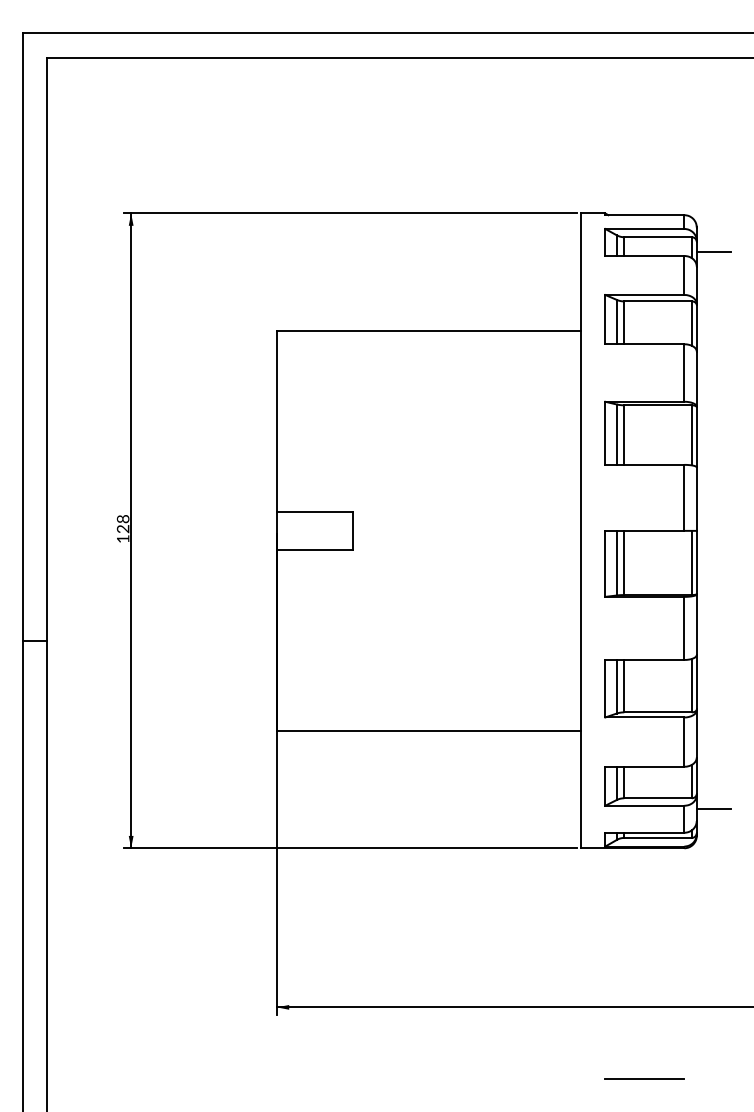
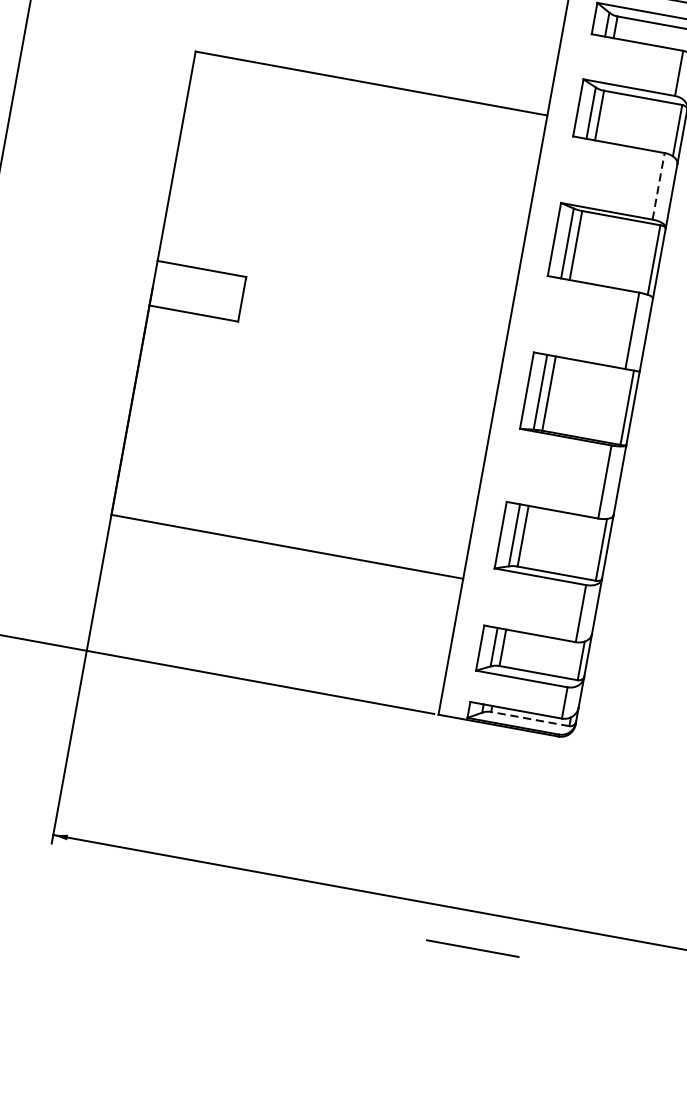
line: (684, 373) -> (658, 186), solid -> dashed
line: (713, 809) -> (600, 697), removed
line: (658, 837) -> (530, 718), solid -> dashed
line: (644, 1078) -> (472, 948), moved

